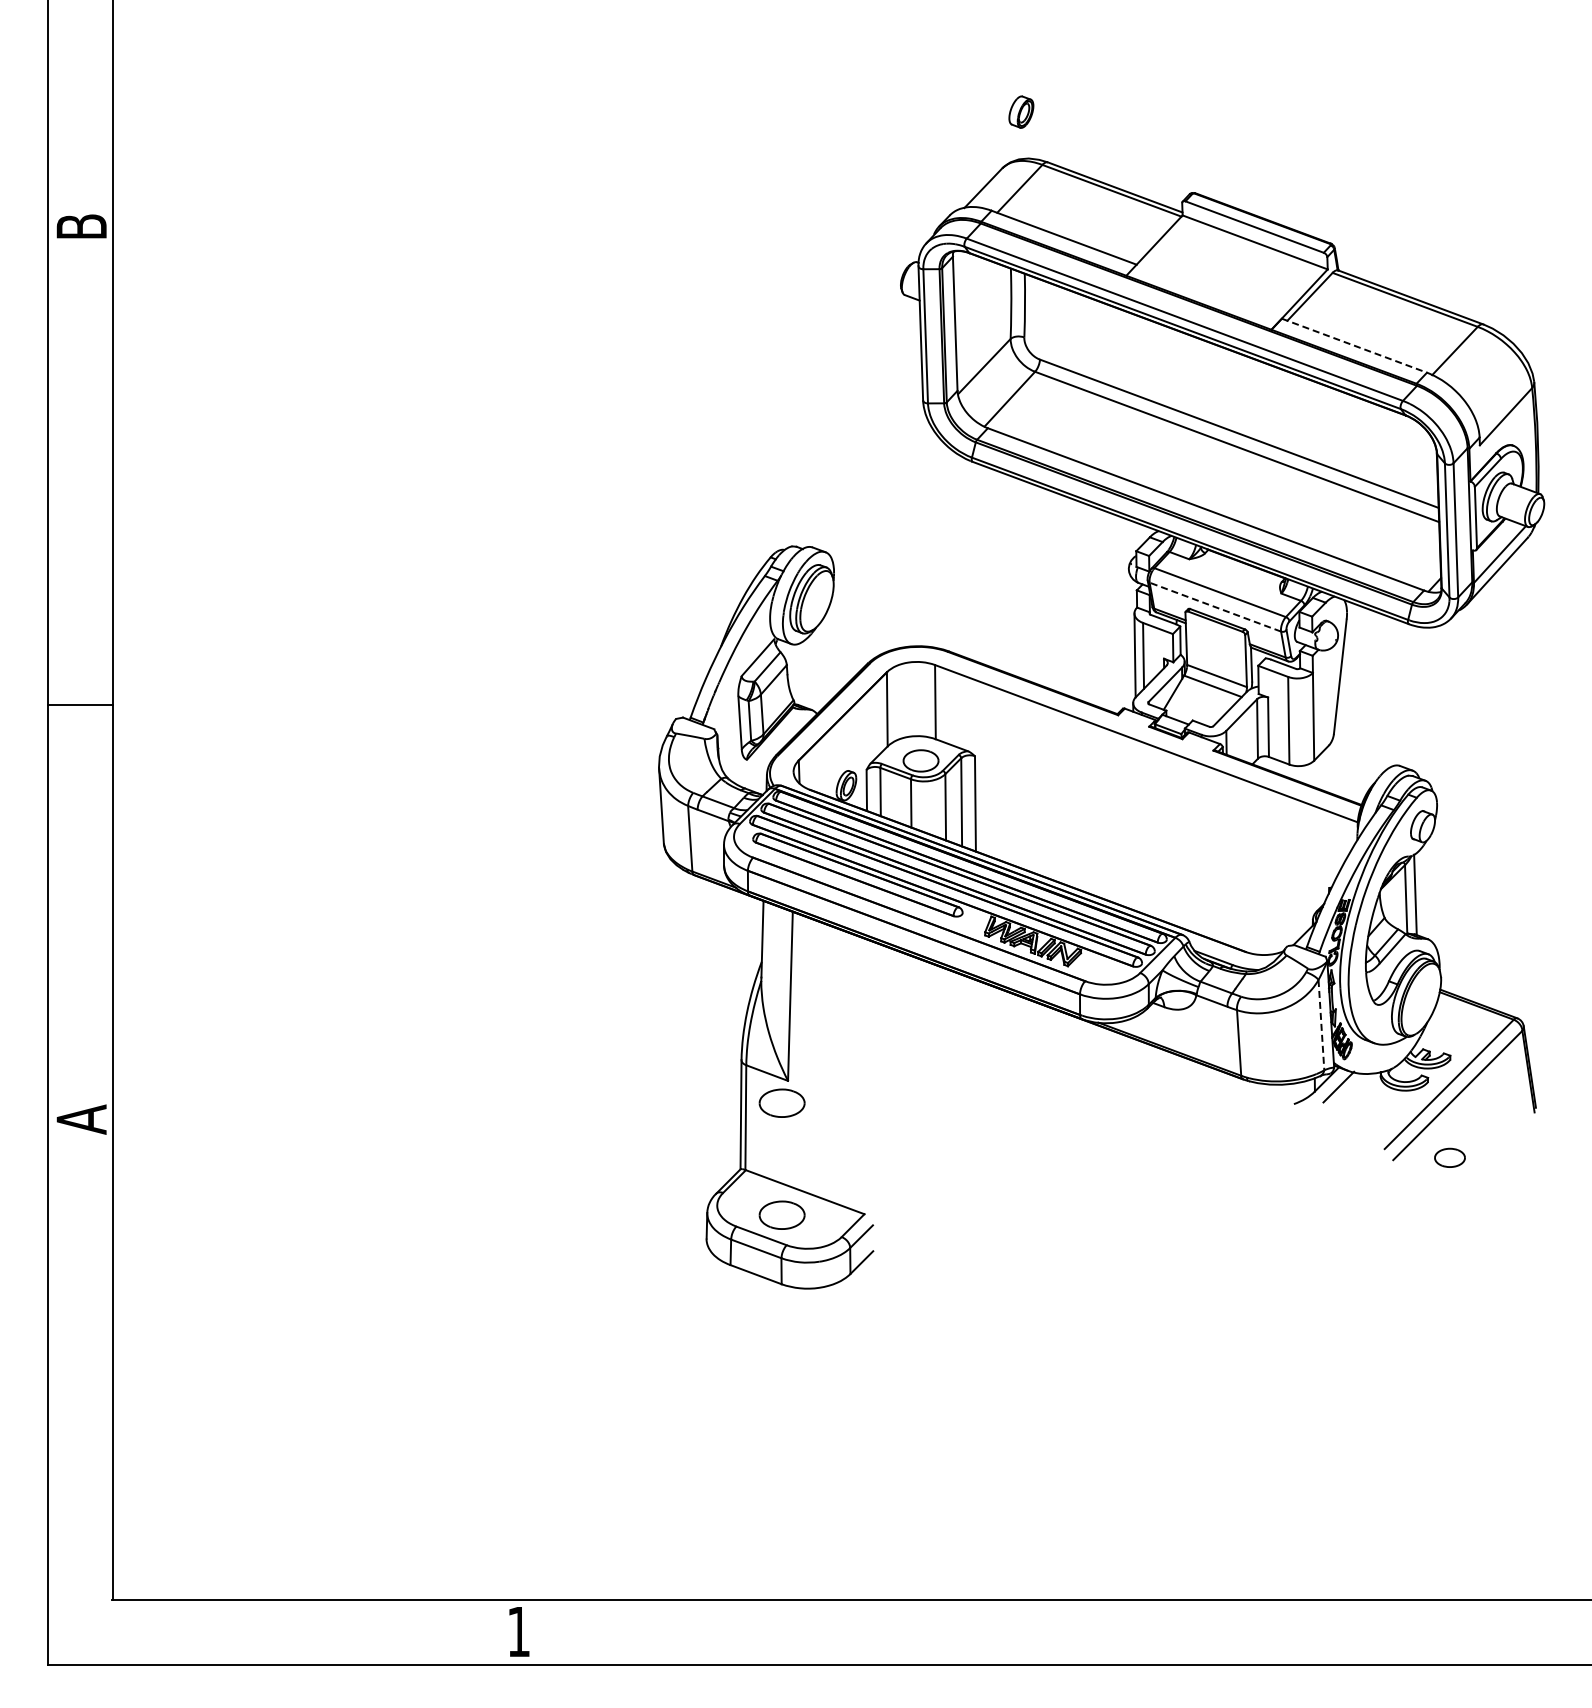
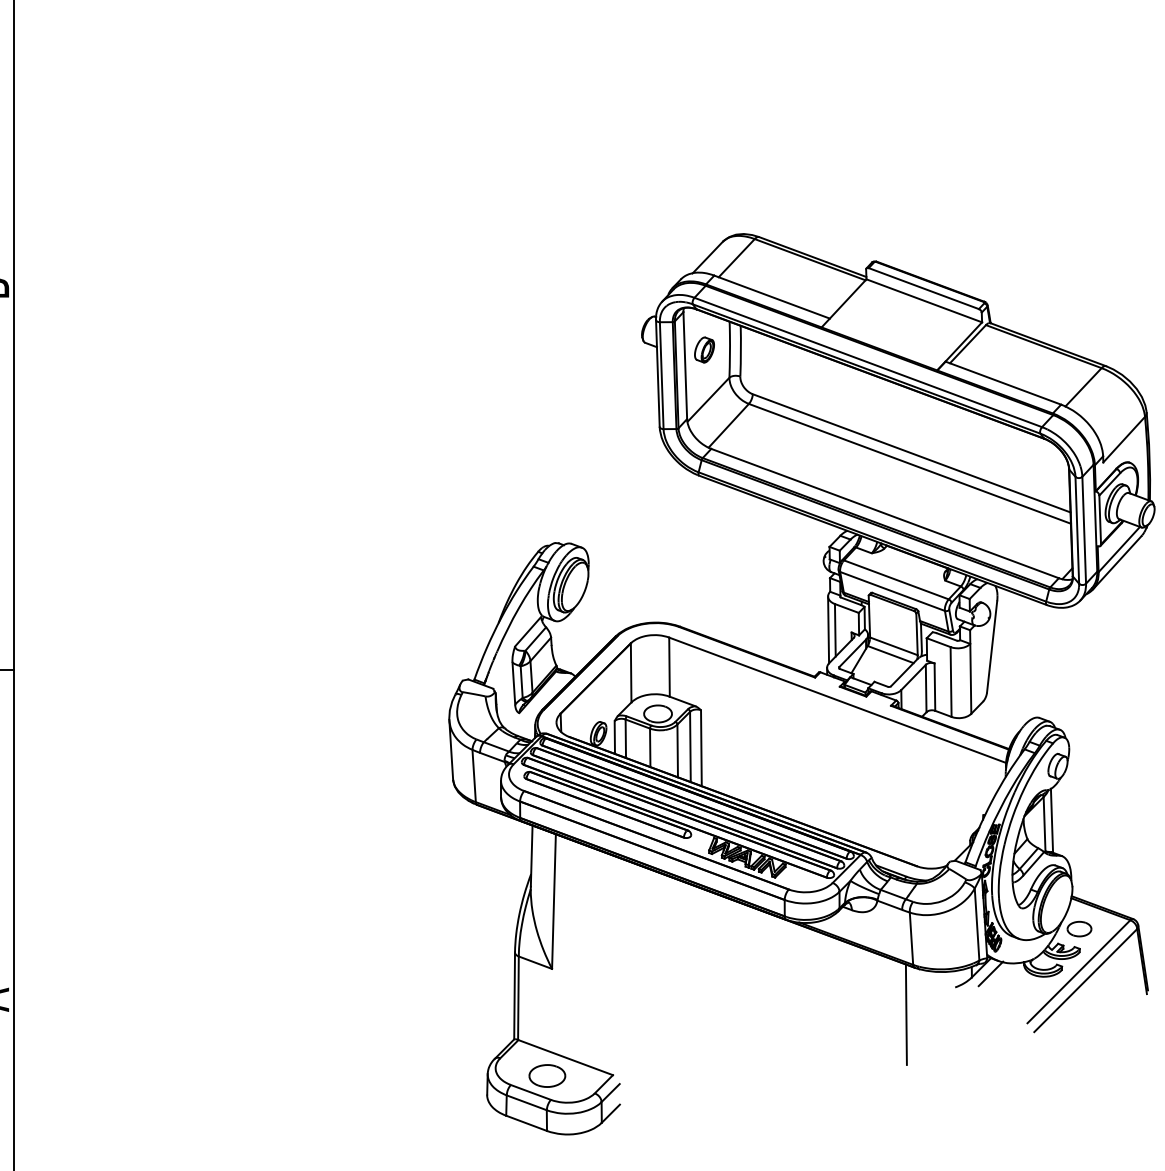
part: (1021, 111) -> (704, 349), moved
line: (1354, 345) -> (1003, 382), dashed -> solid
line: (1214, 606) -> (891, 590), dashed -> solid
line: (1321, 1025) -> (977, 924), dashed -> solid
part: (781, 1102) -> (546, 986), removed
line: (1232, 1138) -> (906, 1014), added
part: (1449, 1157) -> (1079, 928), moved

